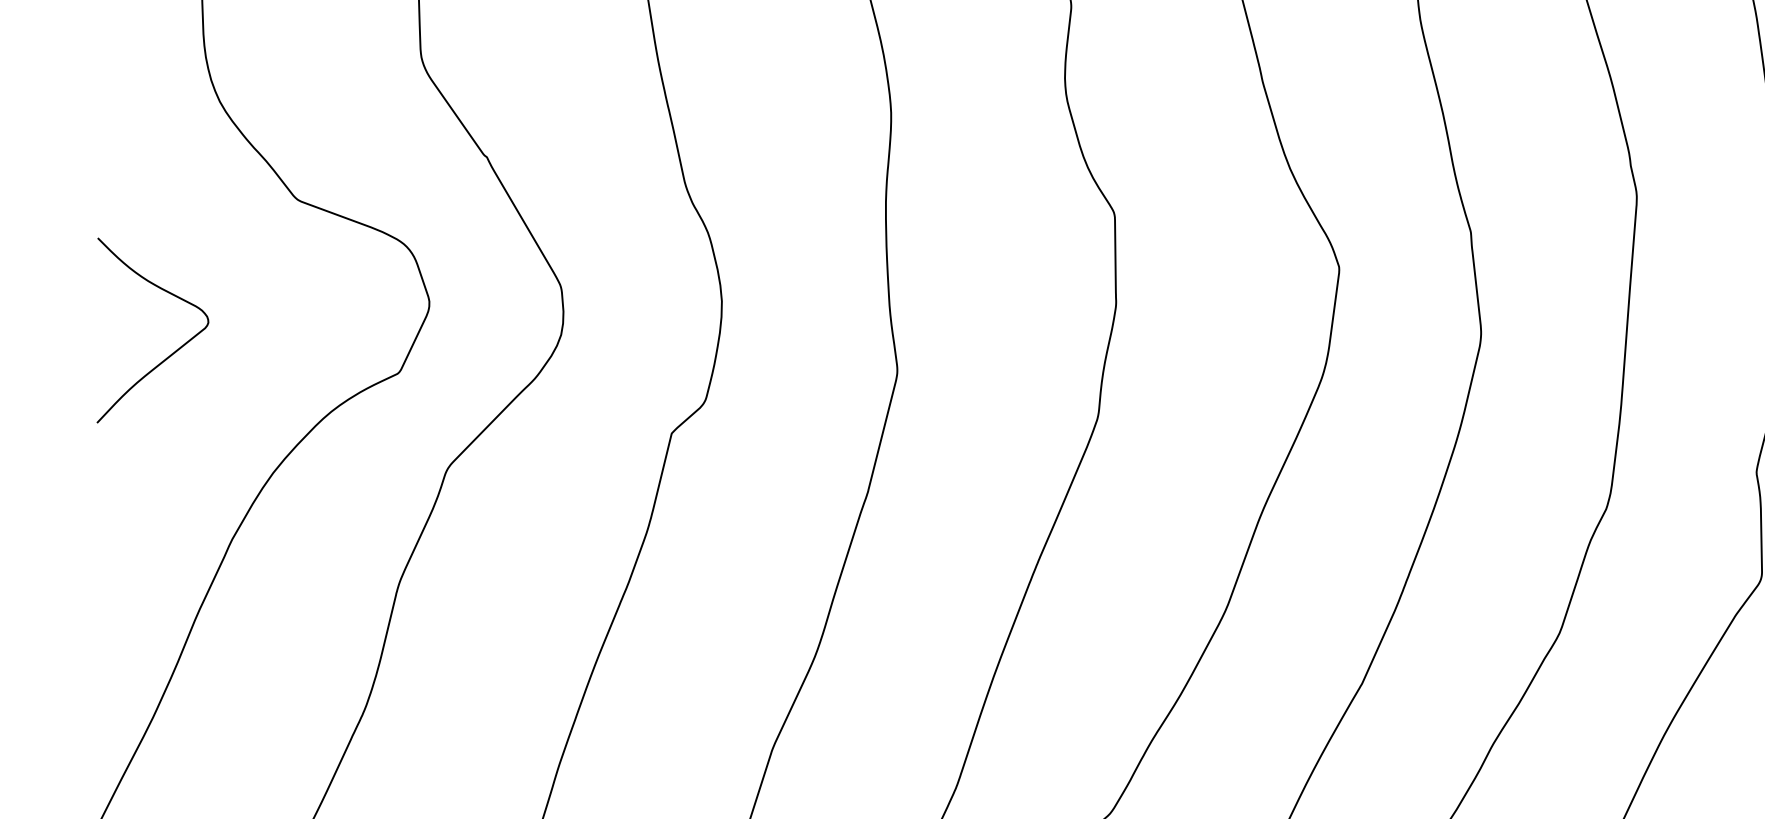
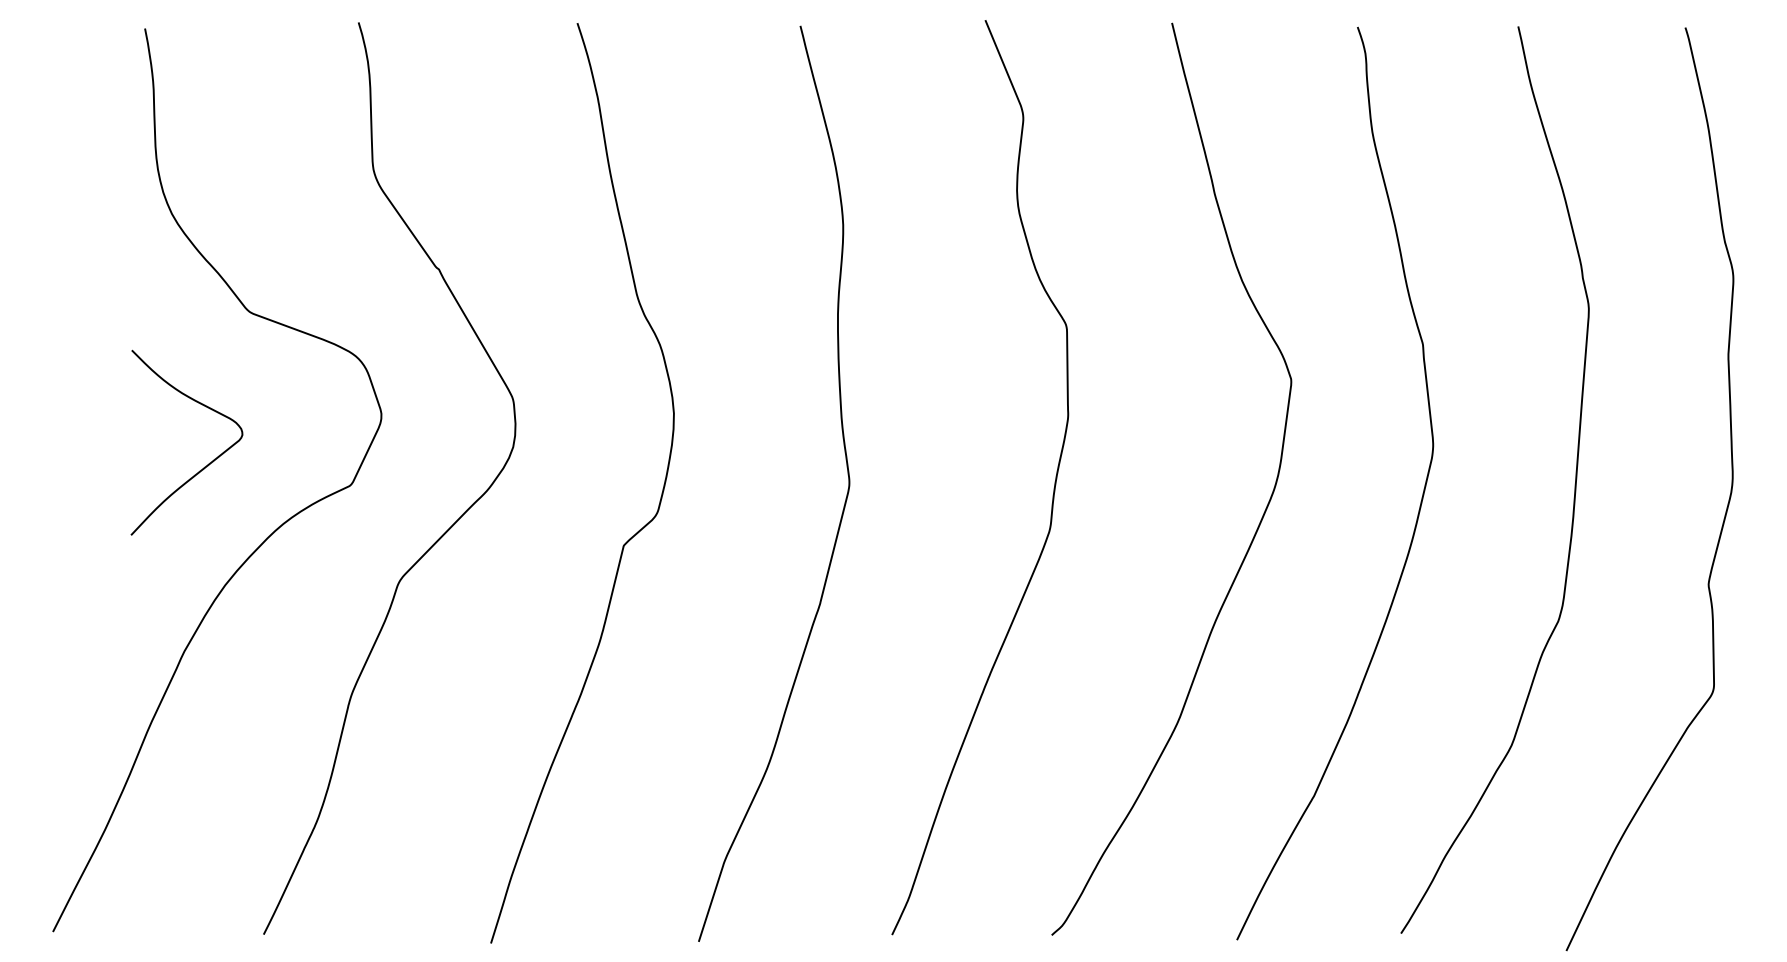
curve: (170, 354) -> (204, 466), moved

